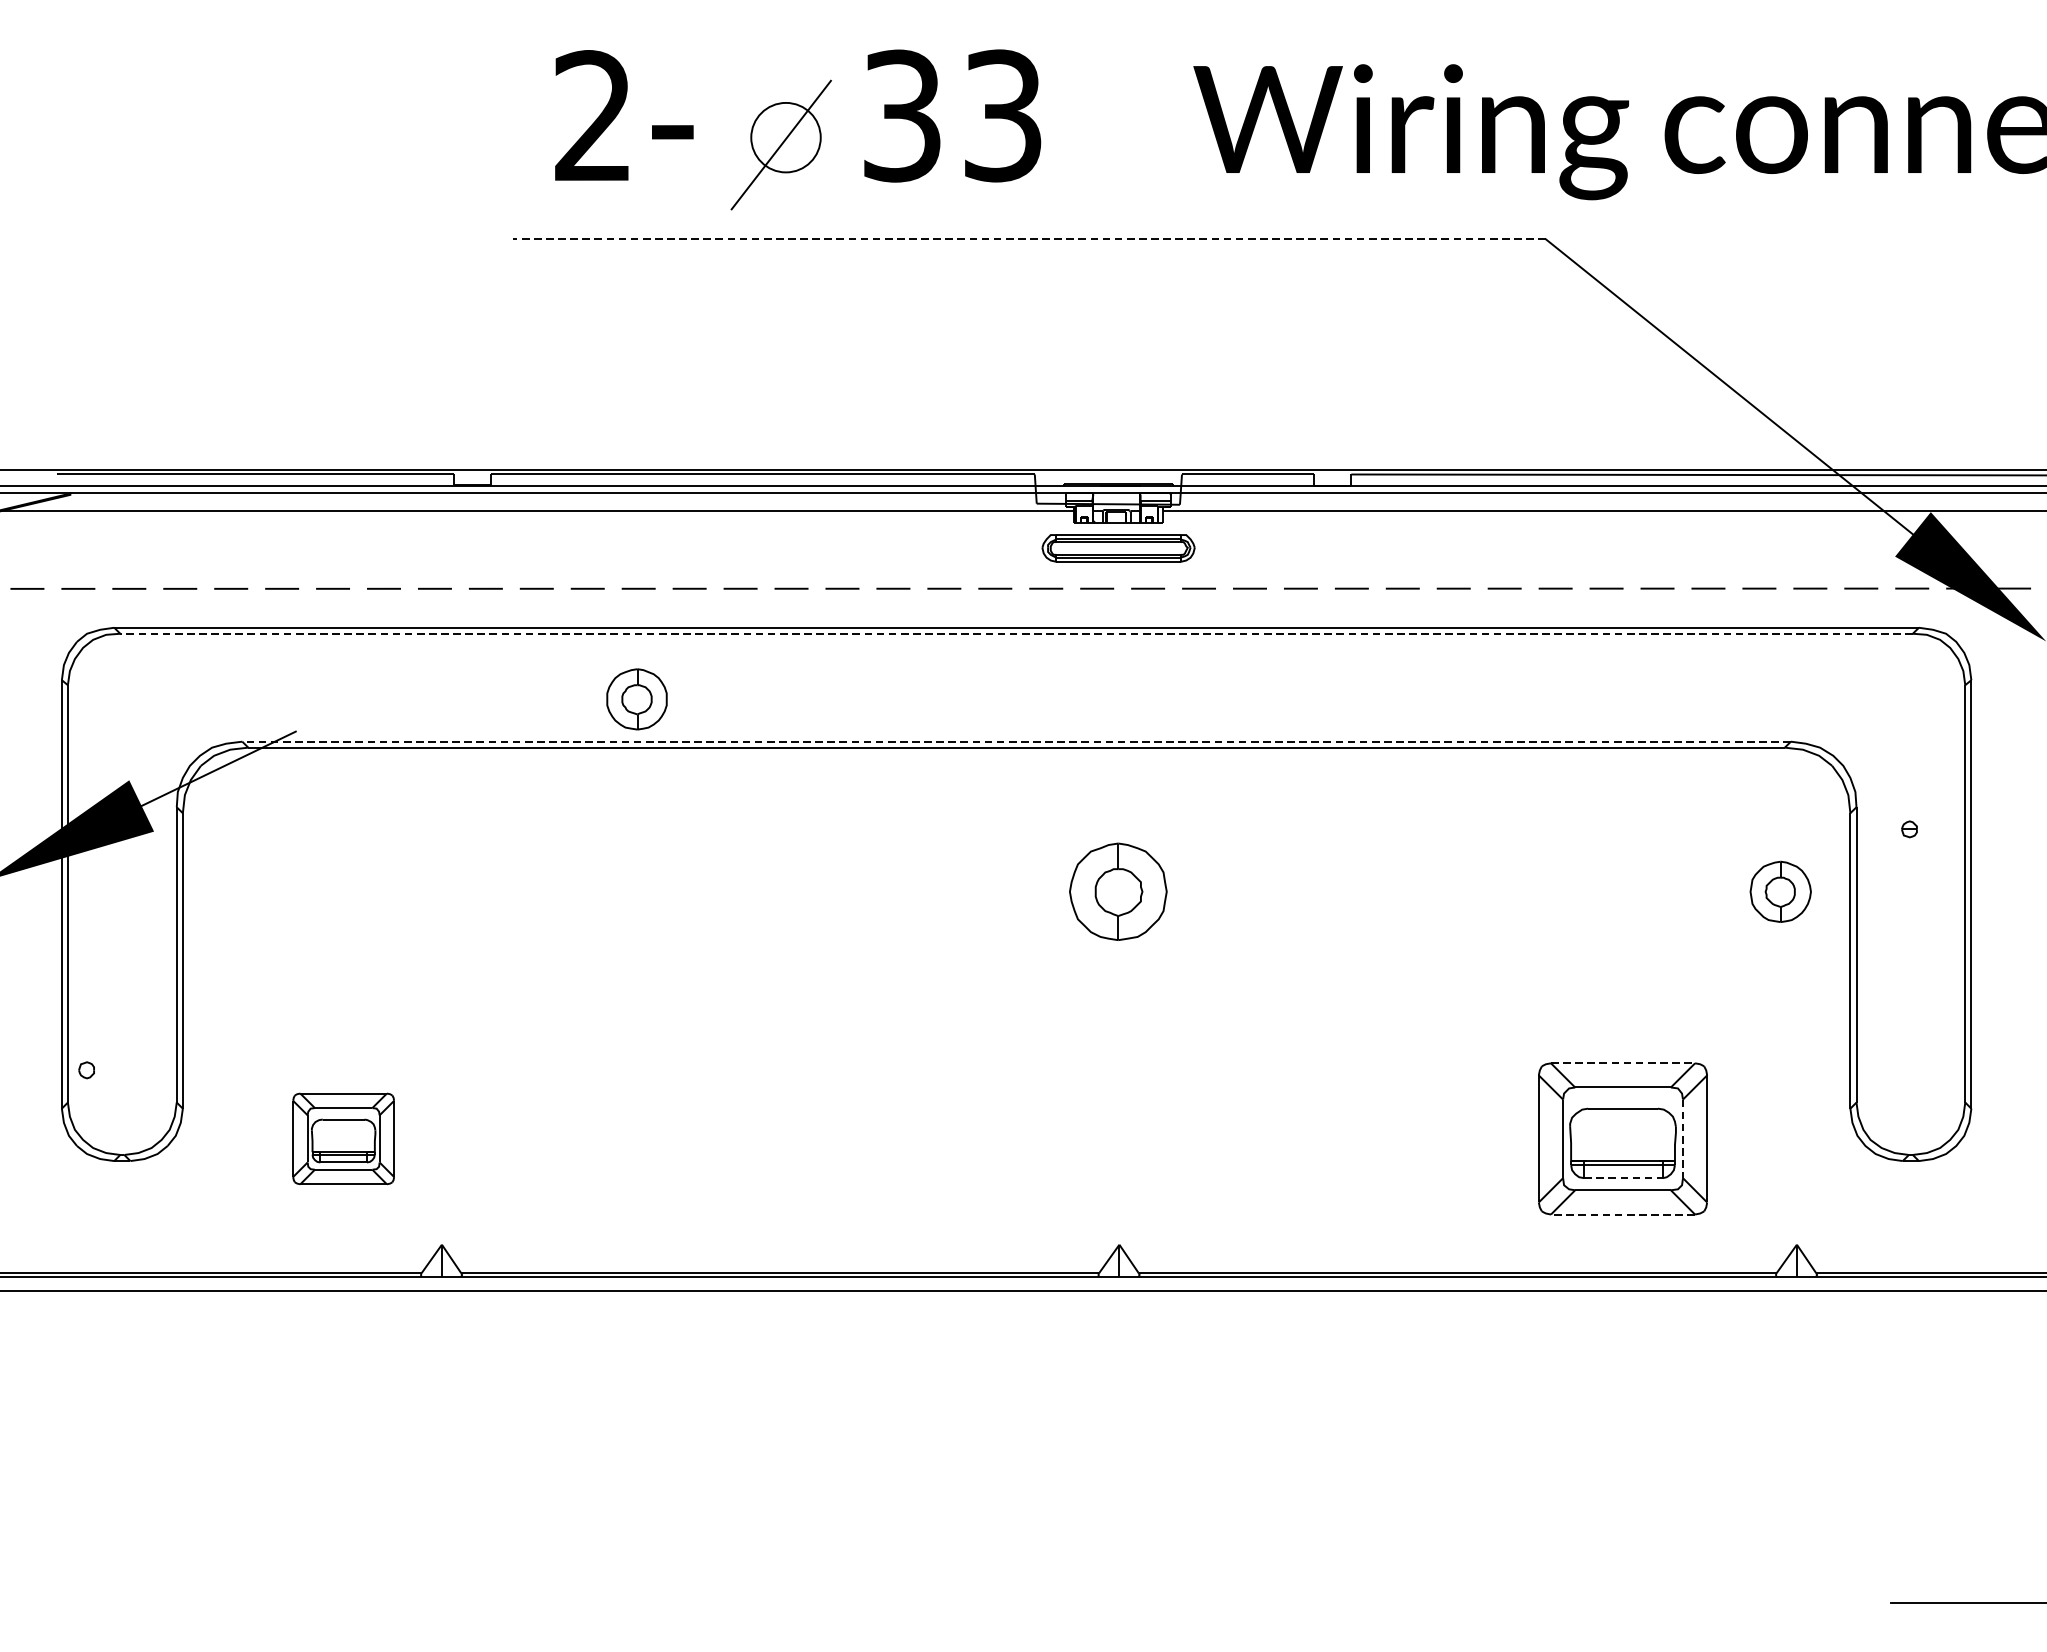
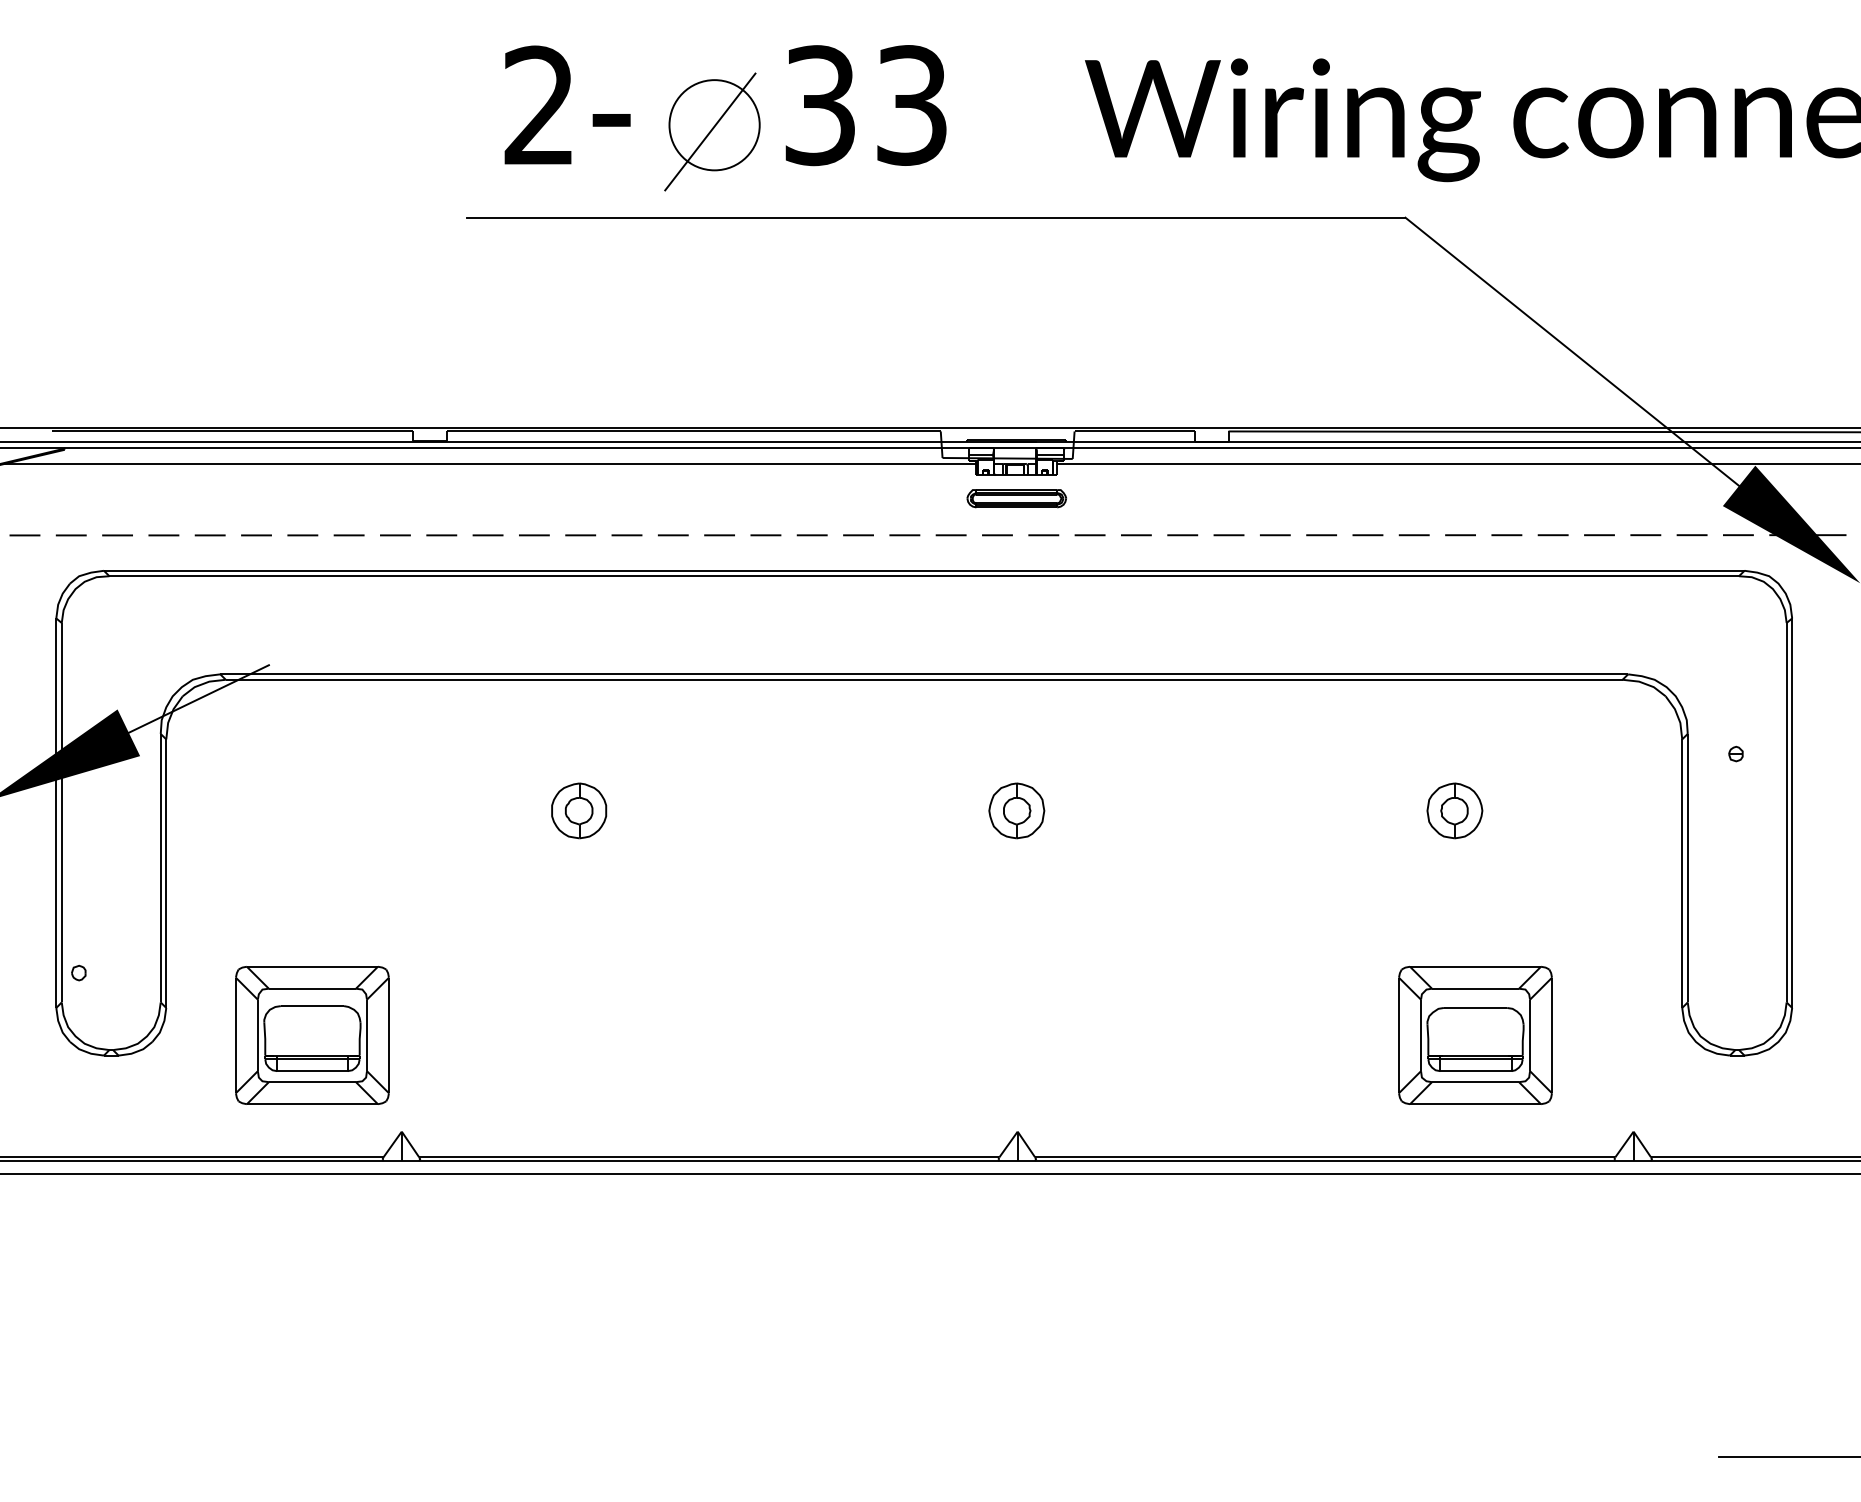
circle: (785, 137) -> (714, 125), size x1.43
line: (1029, 239) -> (935, 217), dashed -> solid
part: (1118, 548) -> (1016, 498), size x0.71
line: (1016, 634) -> (924, 576), dashed -> solid
part: (637, 698) -> (579, 810), moved
line: (1016, 741) -> (924, 674), dashed -> solid
part: (1118, 891) -> (1016, 810), size x0.62
part: (1780, 891) -> (1454, 810), moved
line: (1624, 1063) -> (1476, 966), dashed -> solid
part: (343, 1138) -> (312, 1035), size x1.67
line: (1683, 1138) -> (1530, 1035), dashed -> solid
line: (1624, 1178) -> (1476, 1071), dashed -> solid
line: (1623, 1214) -> (1475, 1104), dashed -> solid

